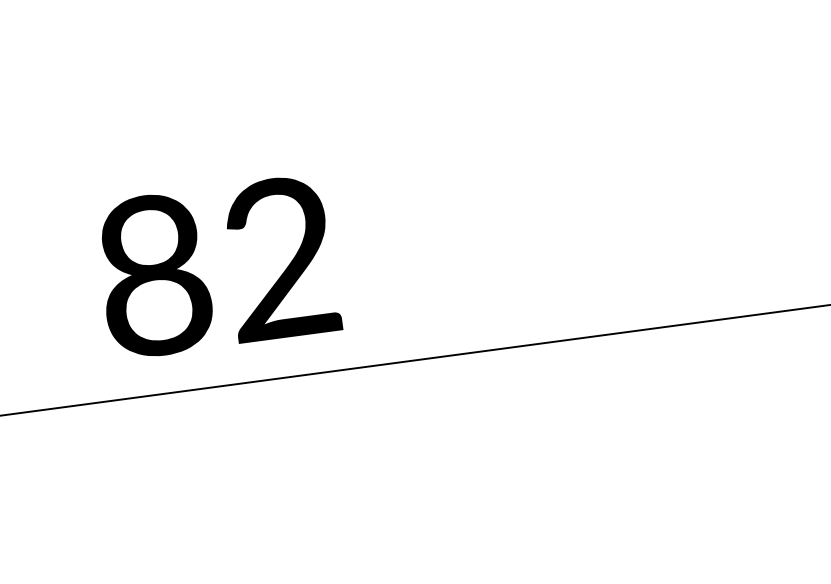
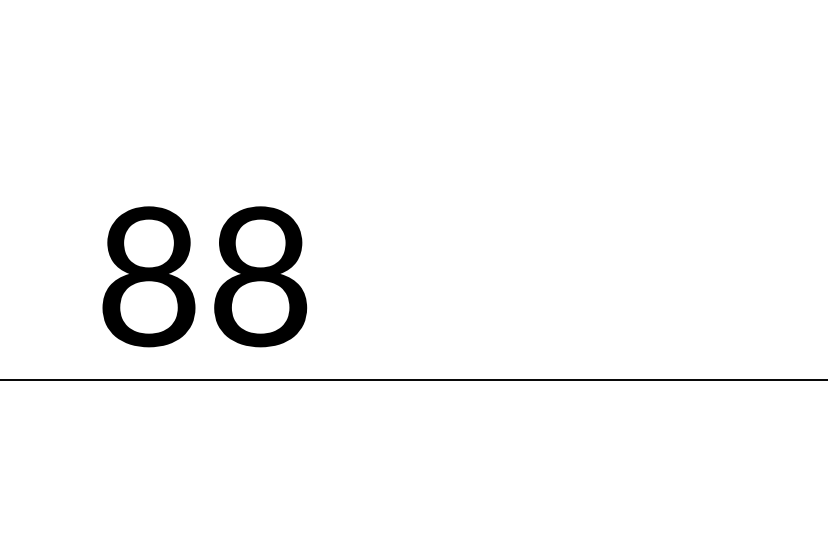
text: (281, 258) -> (260, 276), 82 -> 88

